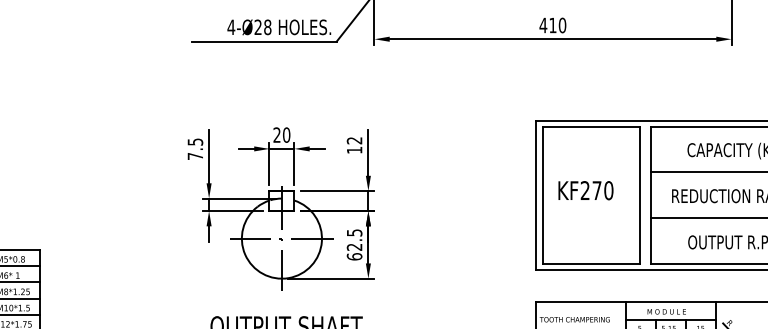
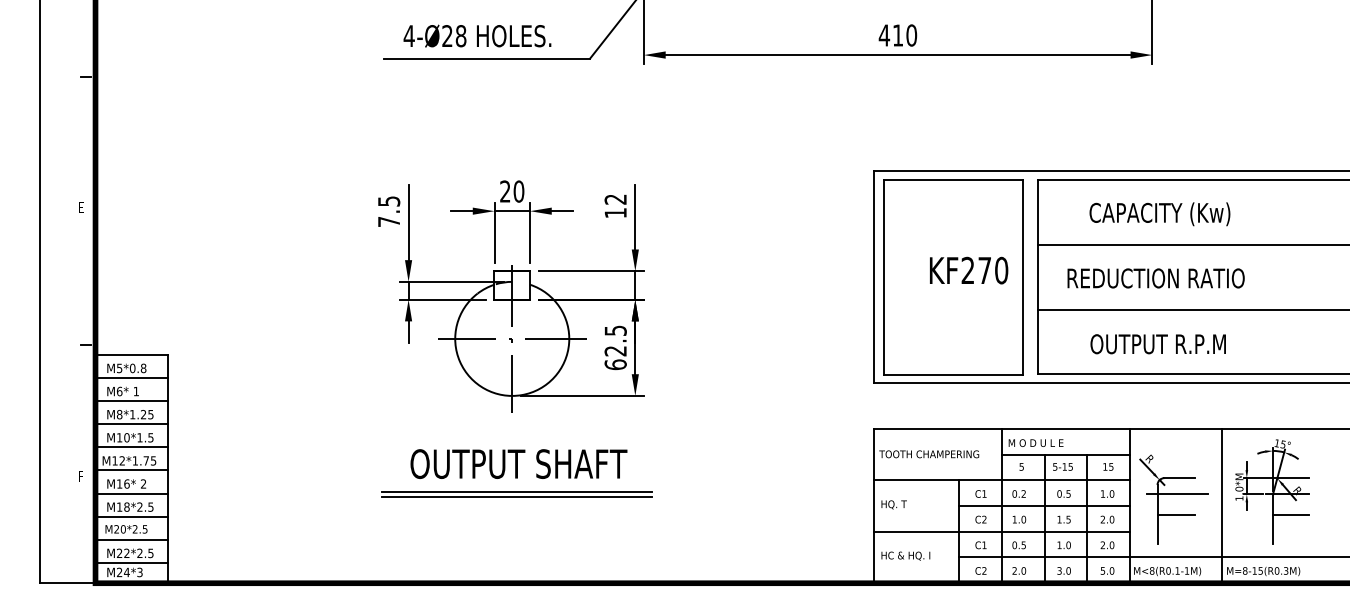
text: (279, 26) -> (477, 35), moved
text: (586, 190) -> (969, 270), moved
text: (666, 311) -> (1035, 442), moved

